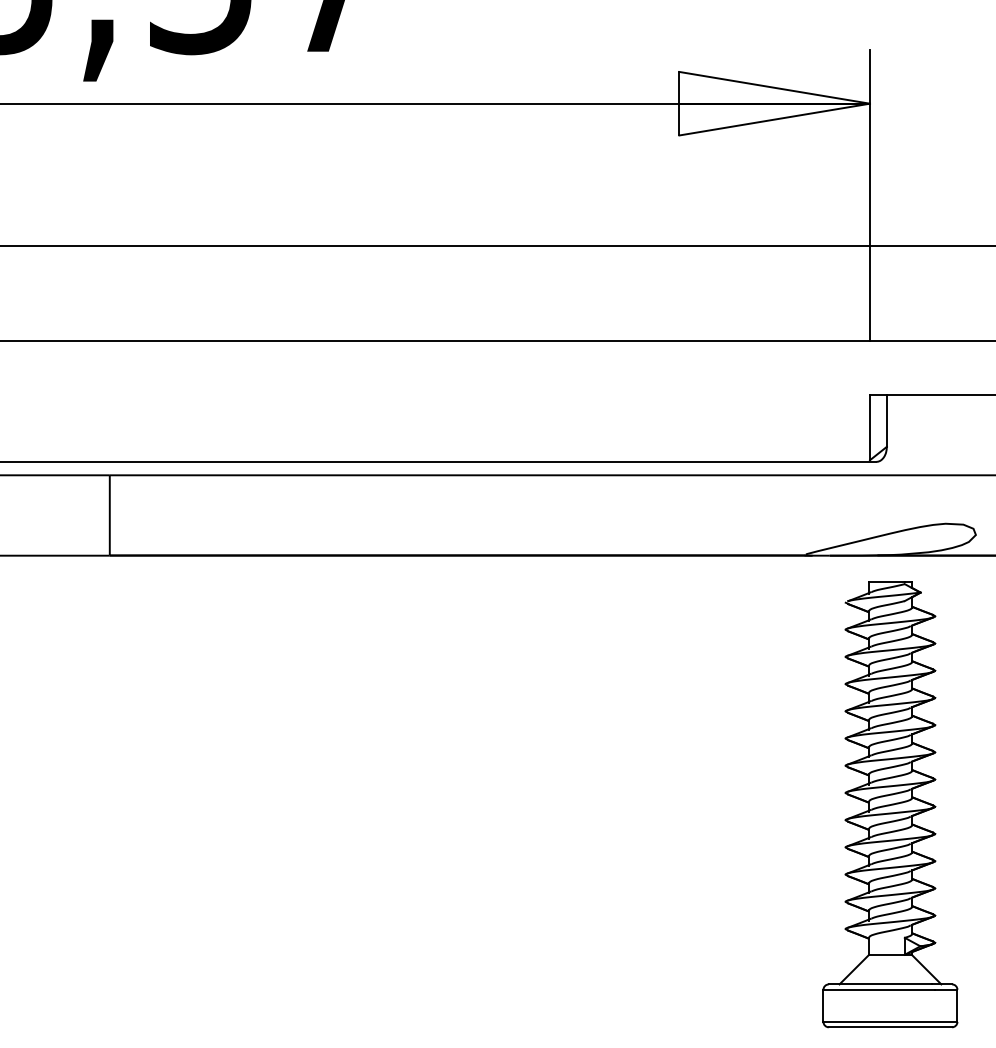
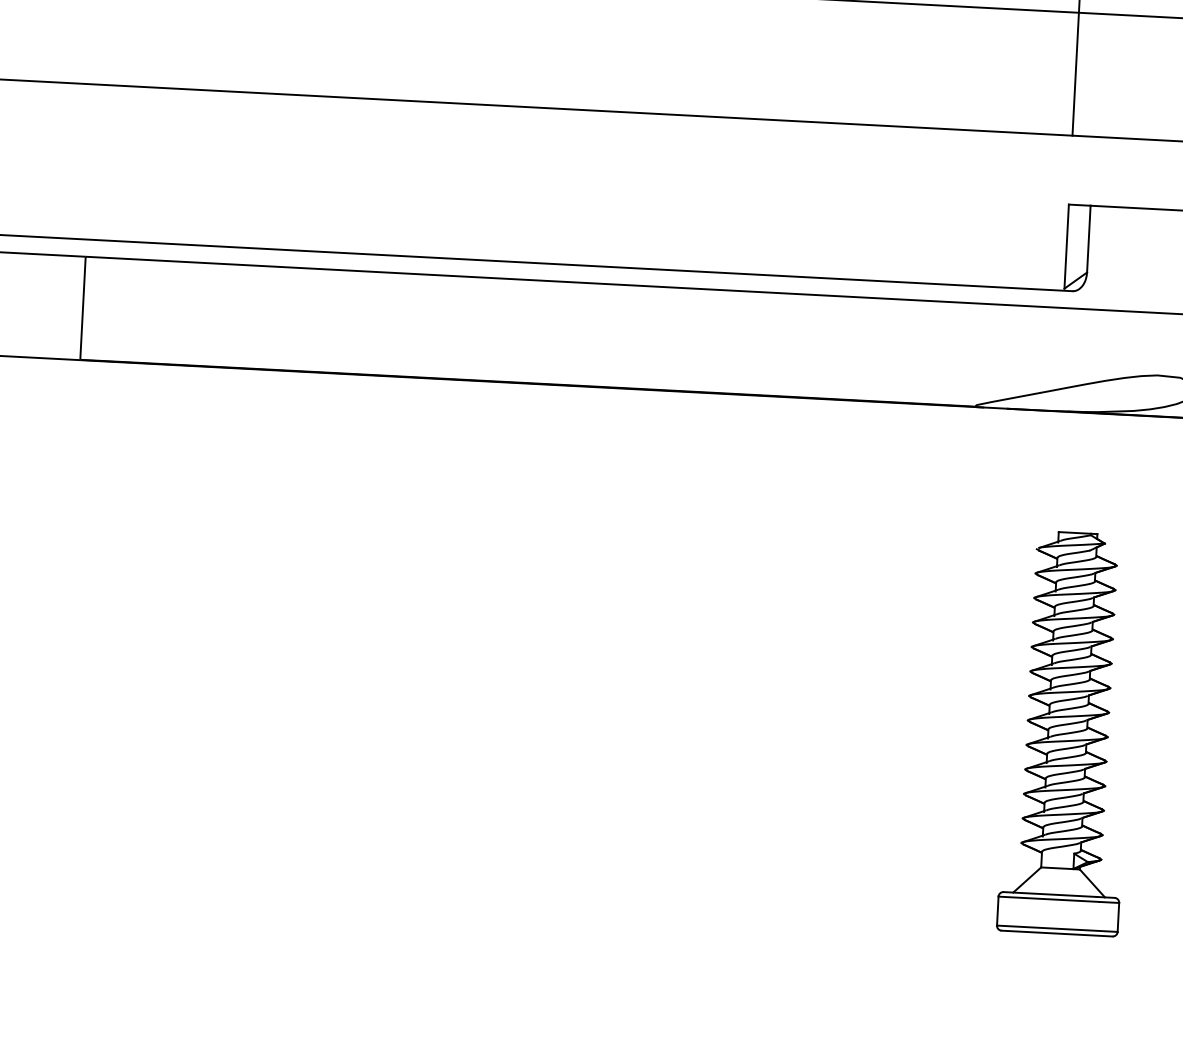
part: (890, 804) -> (1067, 732), size x0.7

